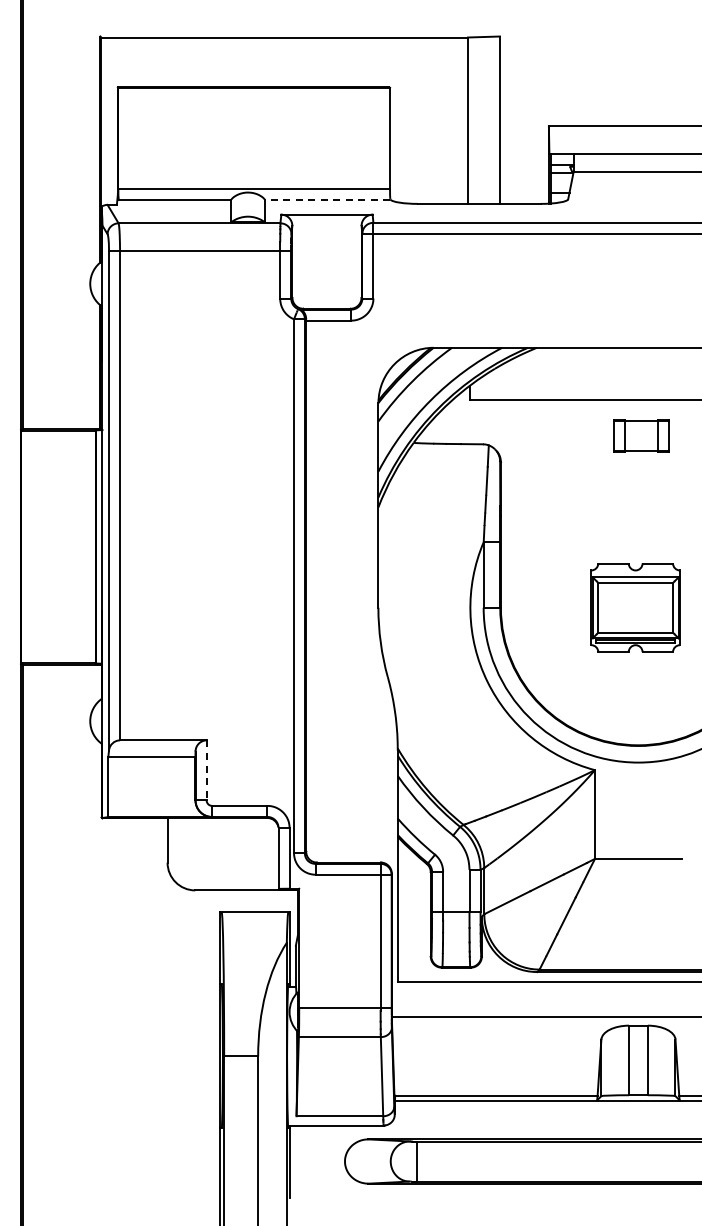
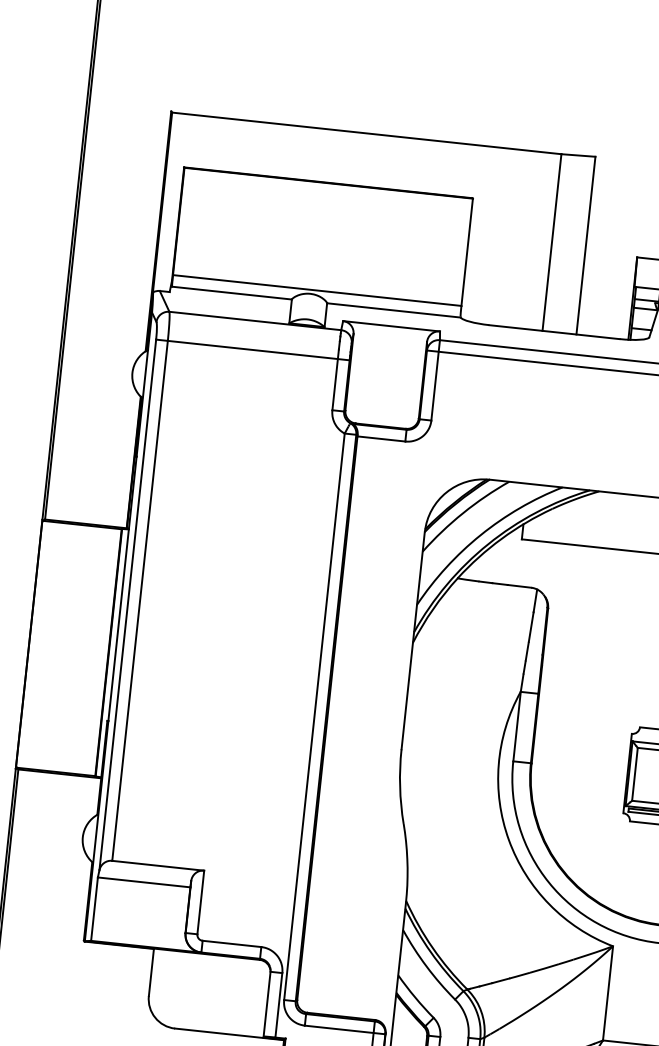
line: (327, 199) -> (393, 310), dashed -> solid
line: (206, 770) -> (200, 902), dashed -> solid

